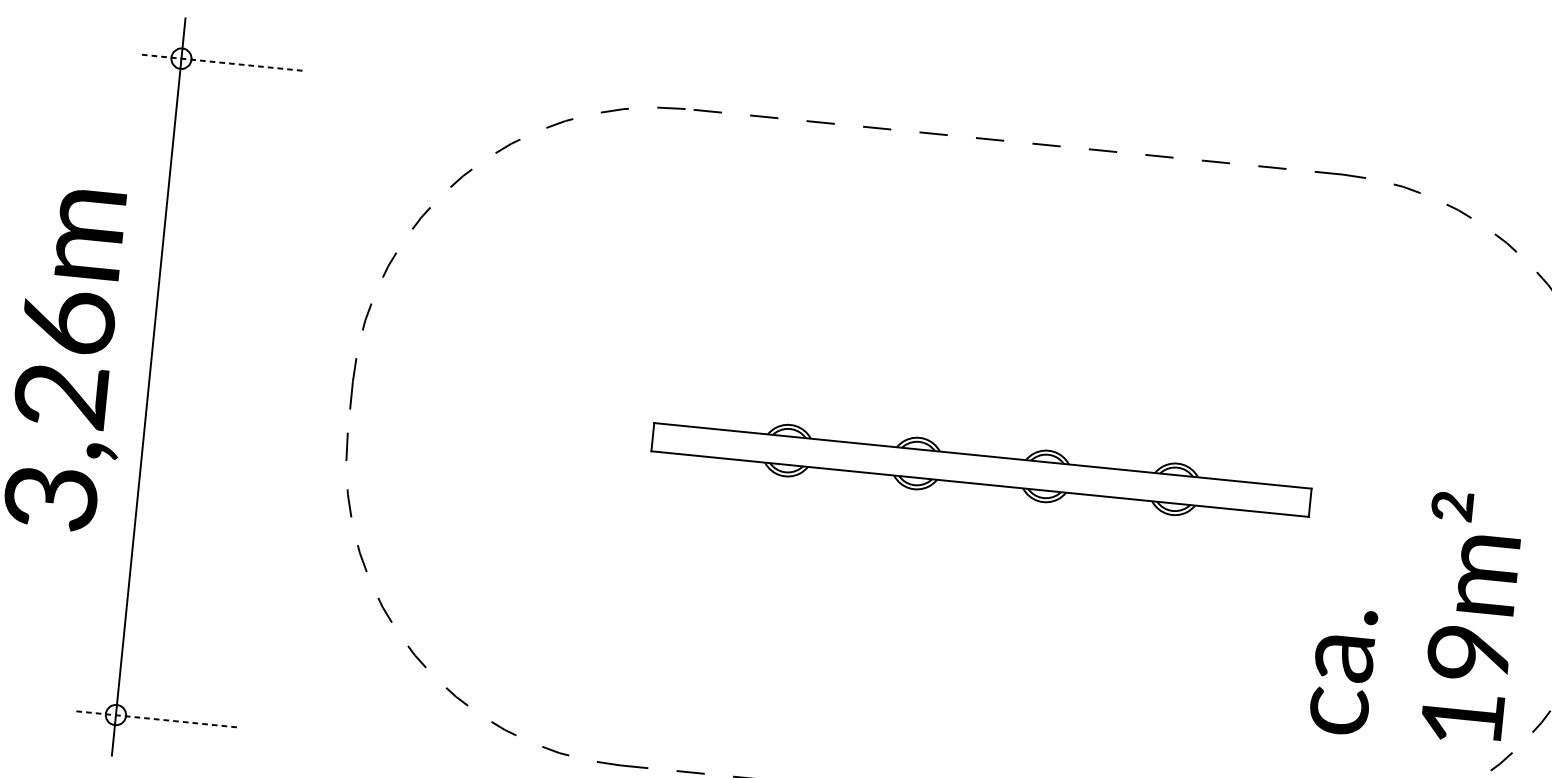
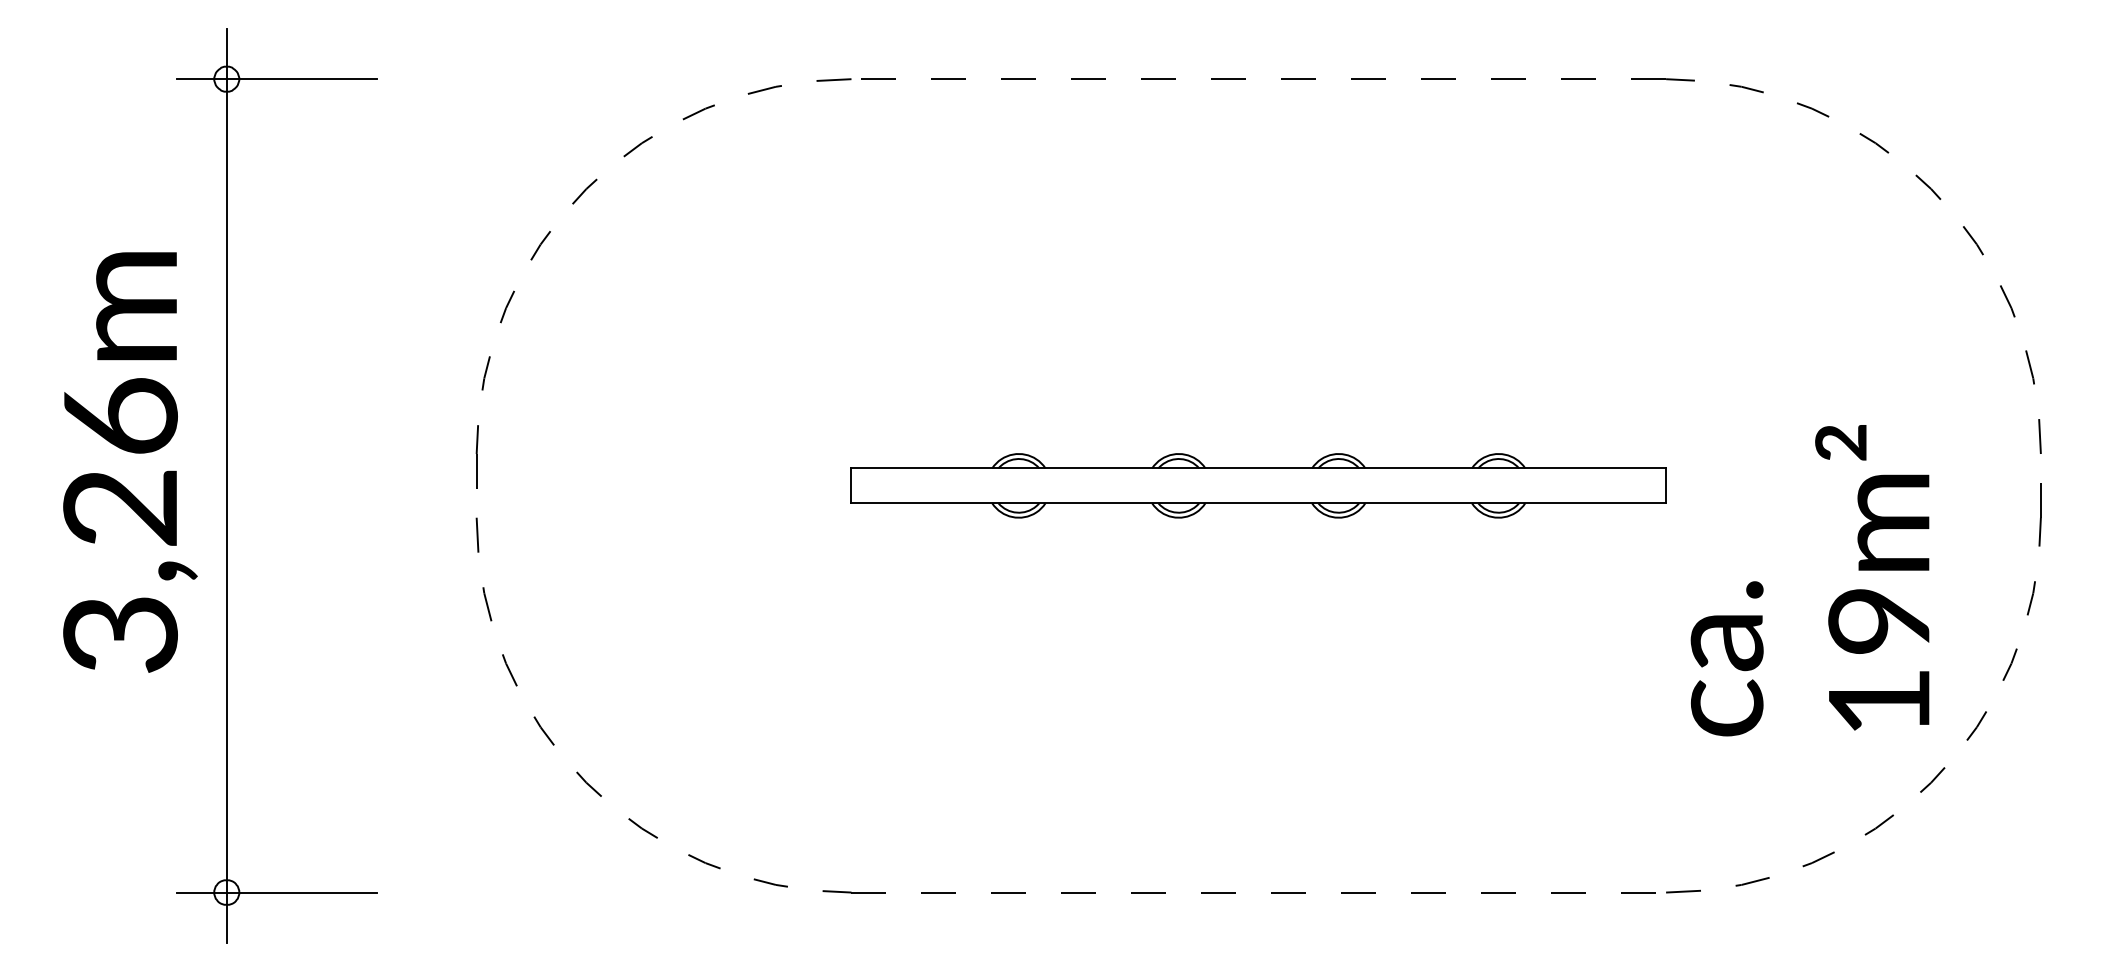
line: (221, 62) -> (276, 79), dashed -> solid
text: (1415, 614) -> (1809, 580), moved
line: (156, 719) -> (276, 892), dashed -> solid

